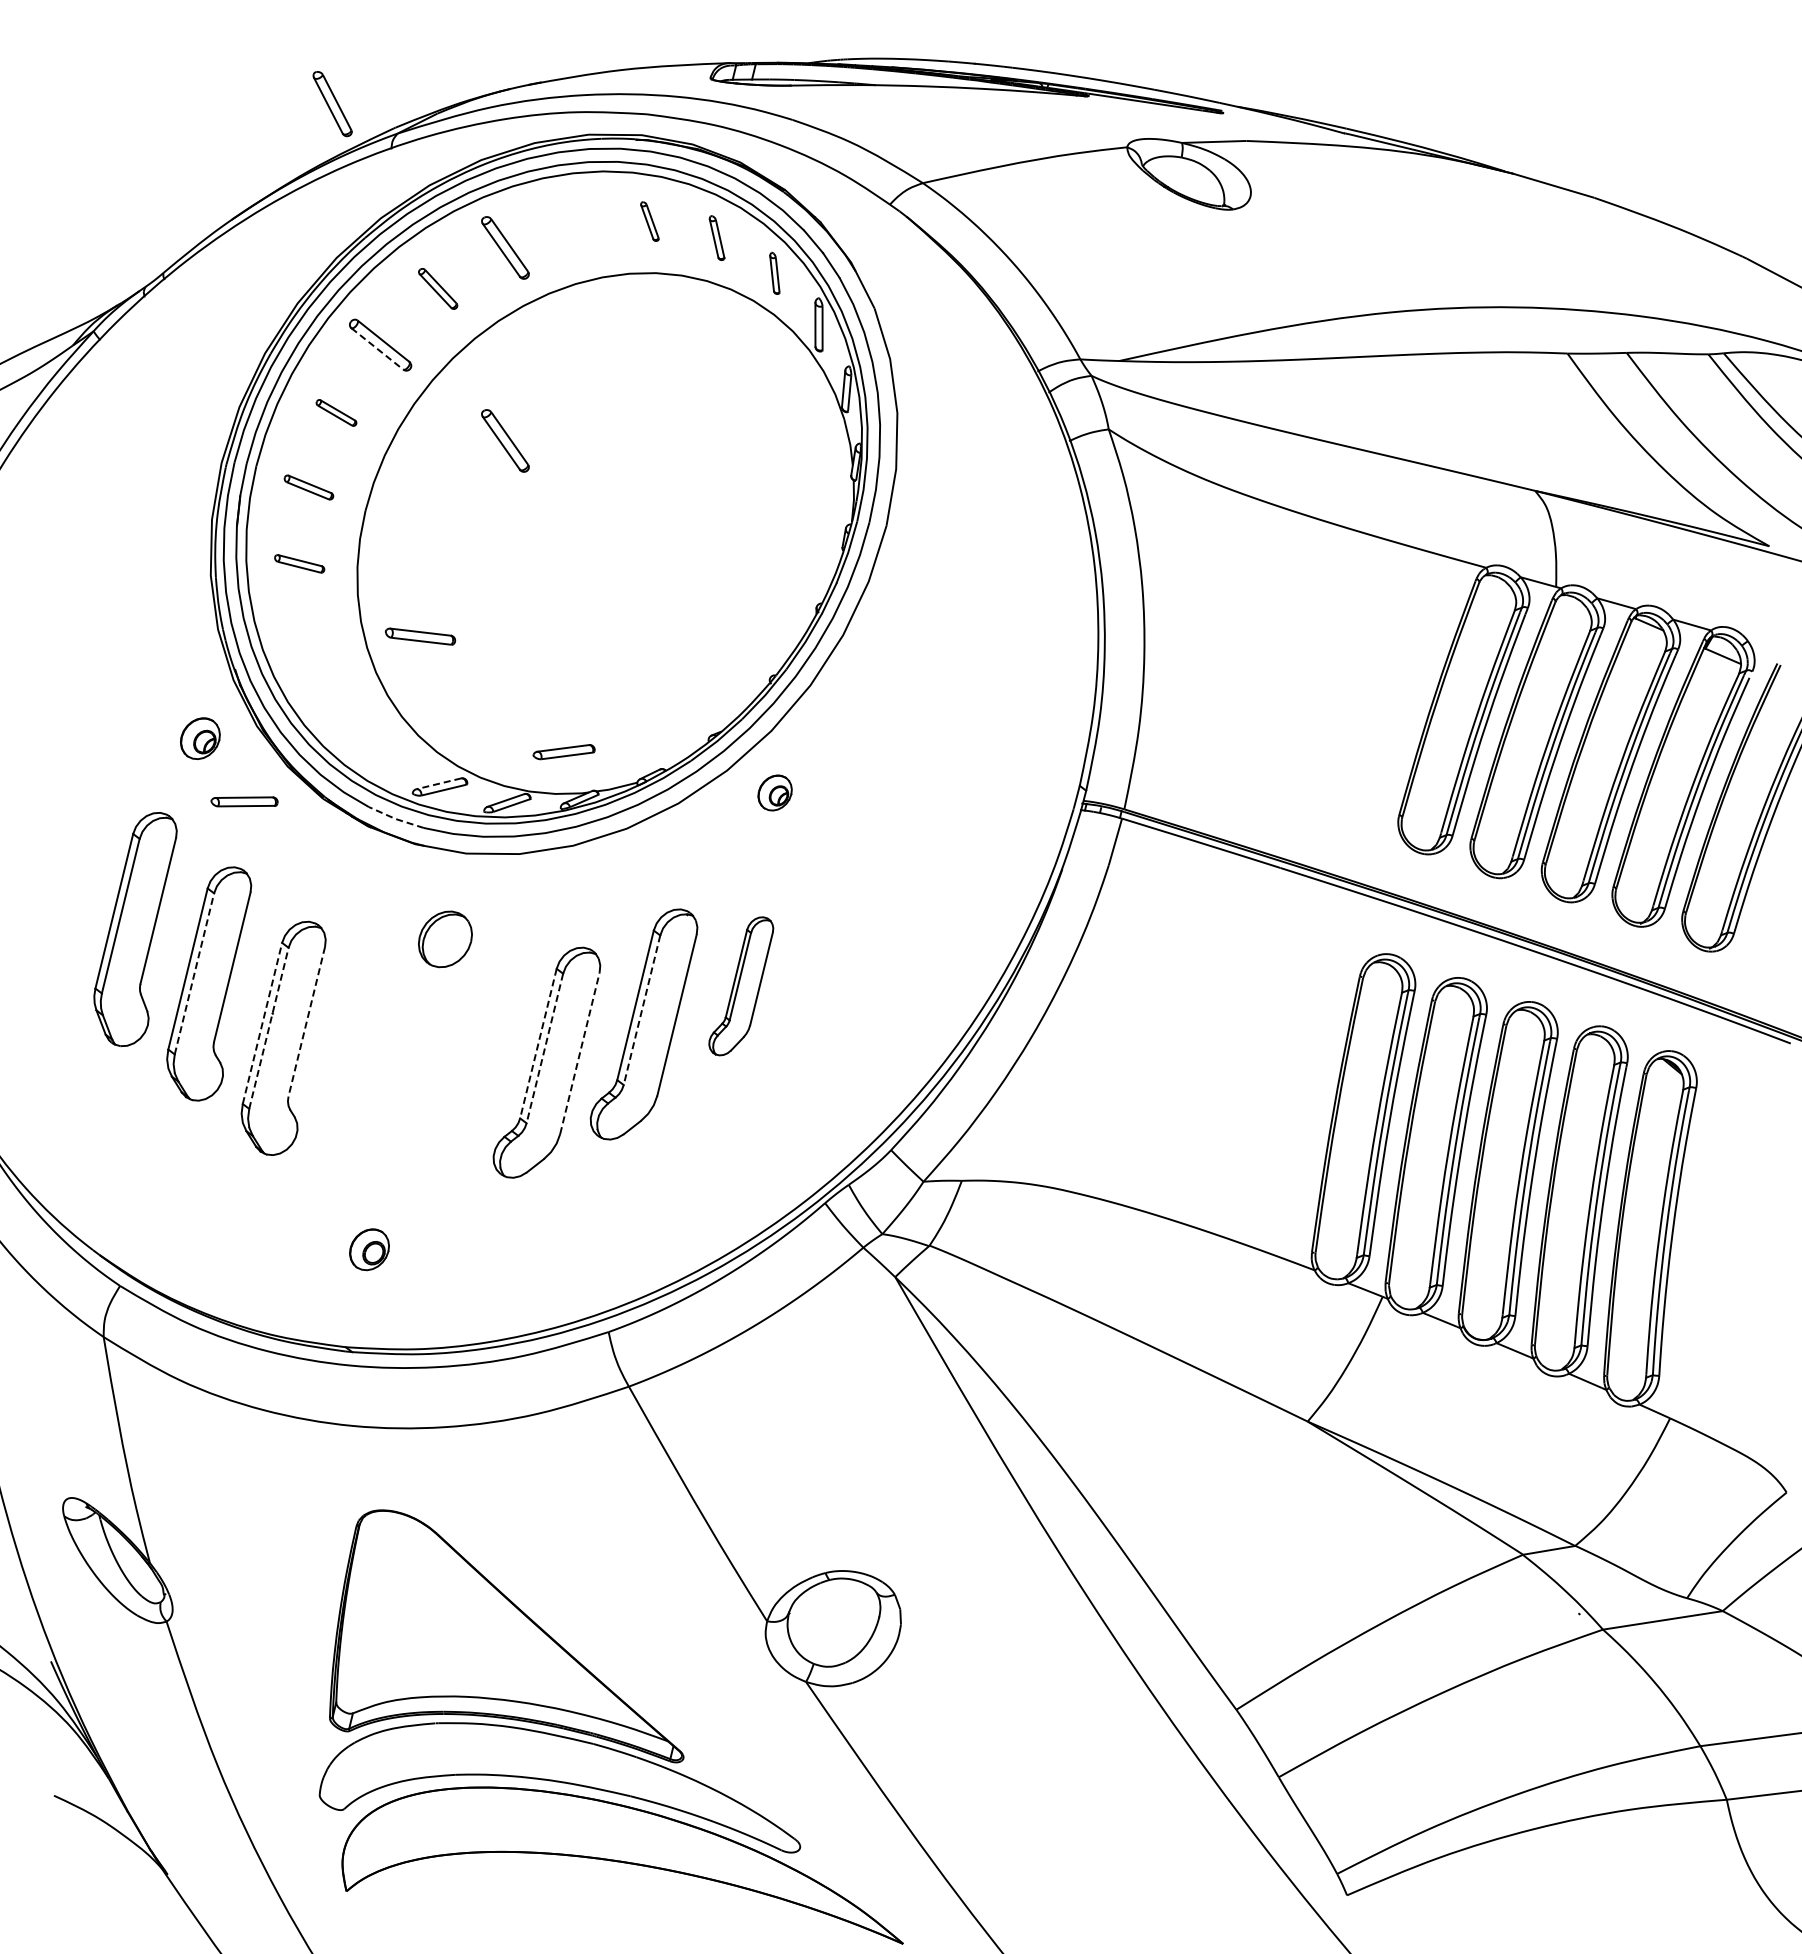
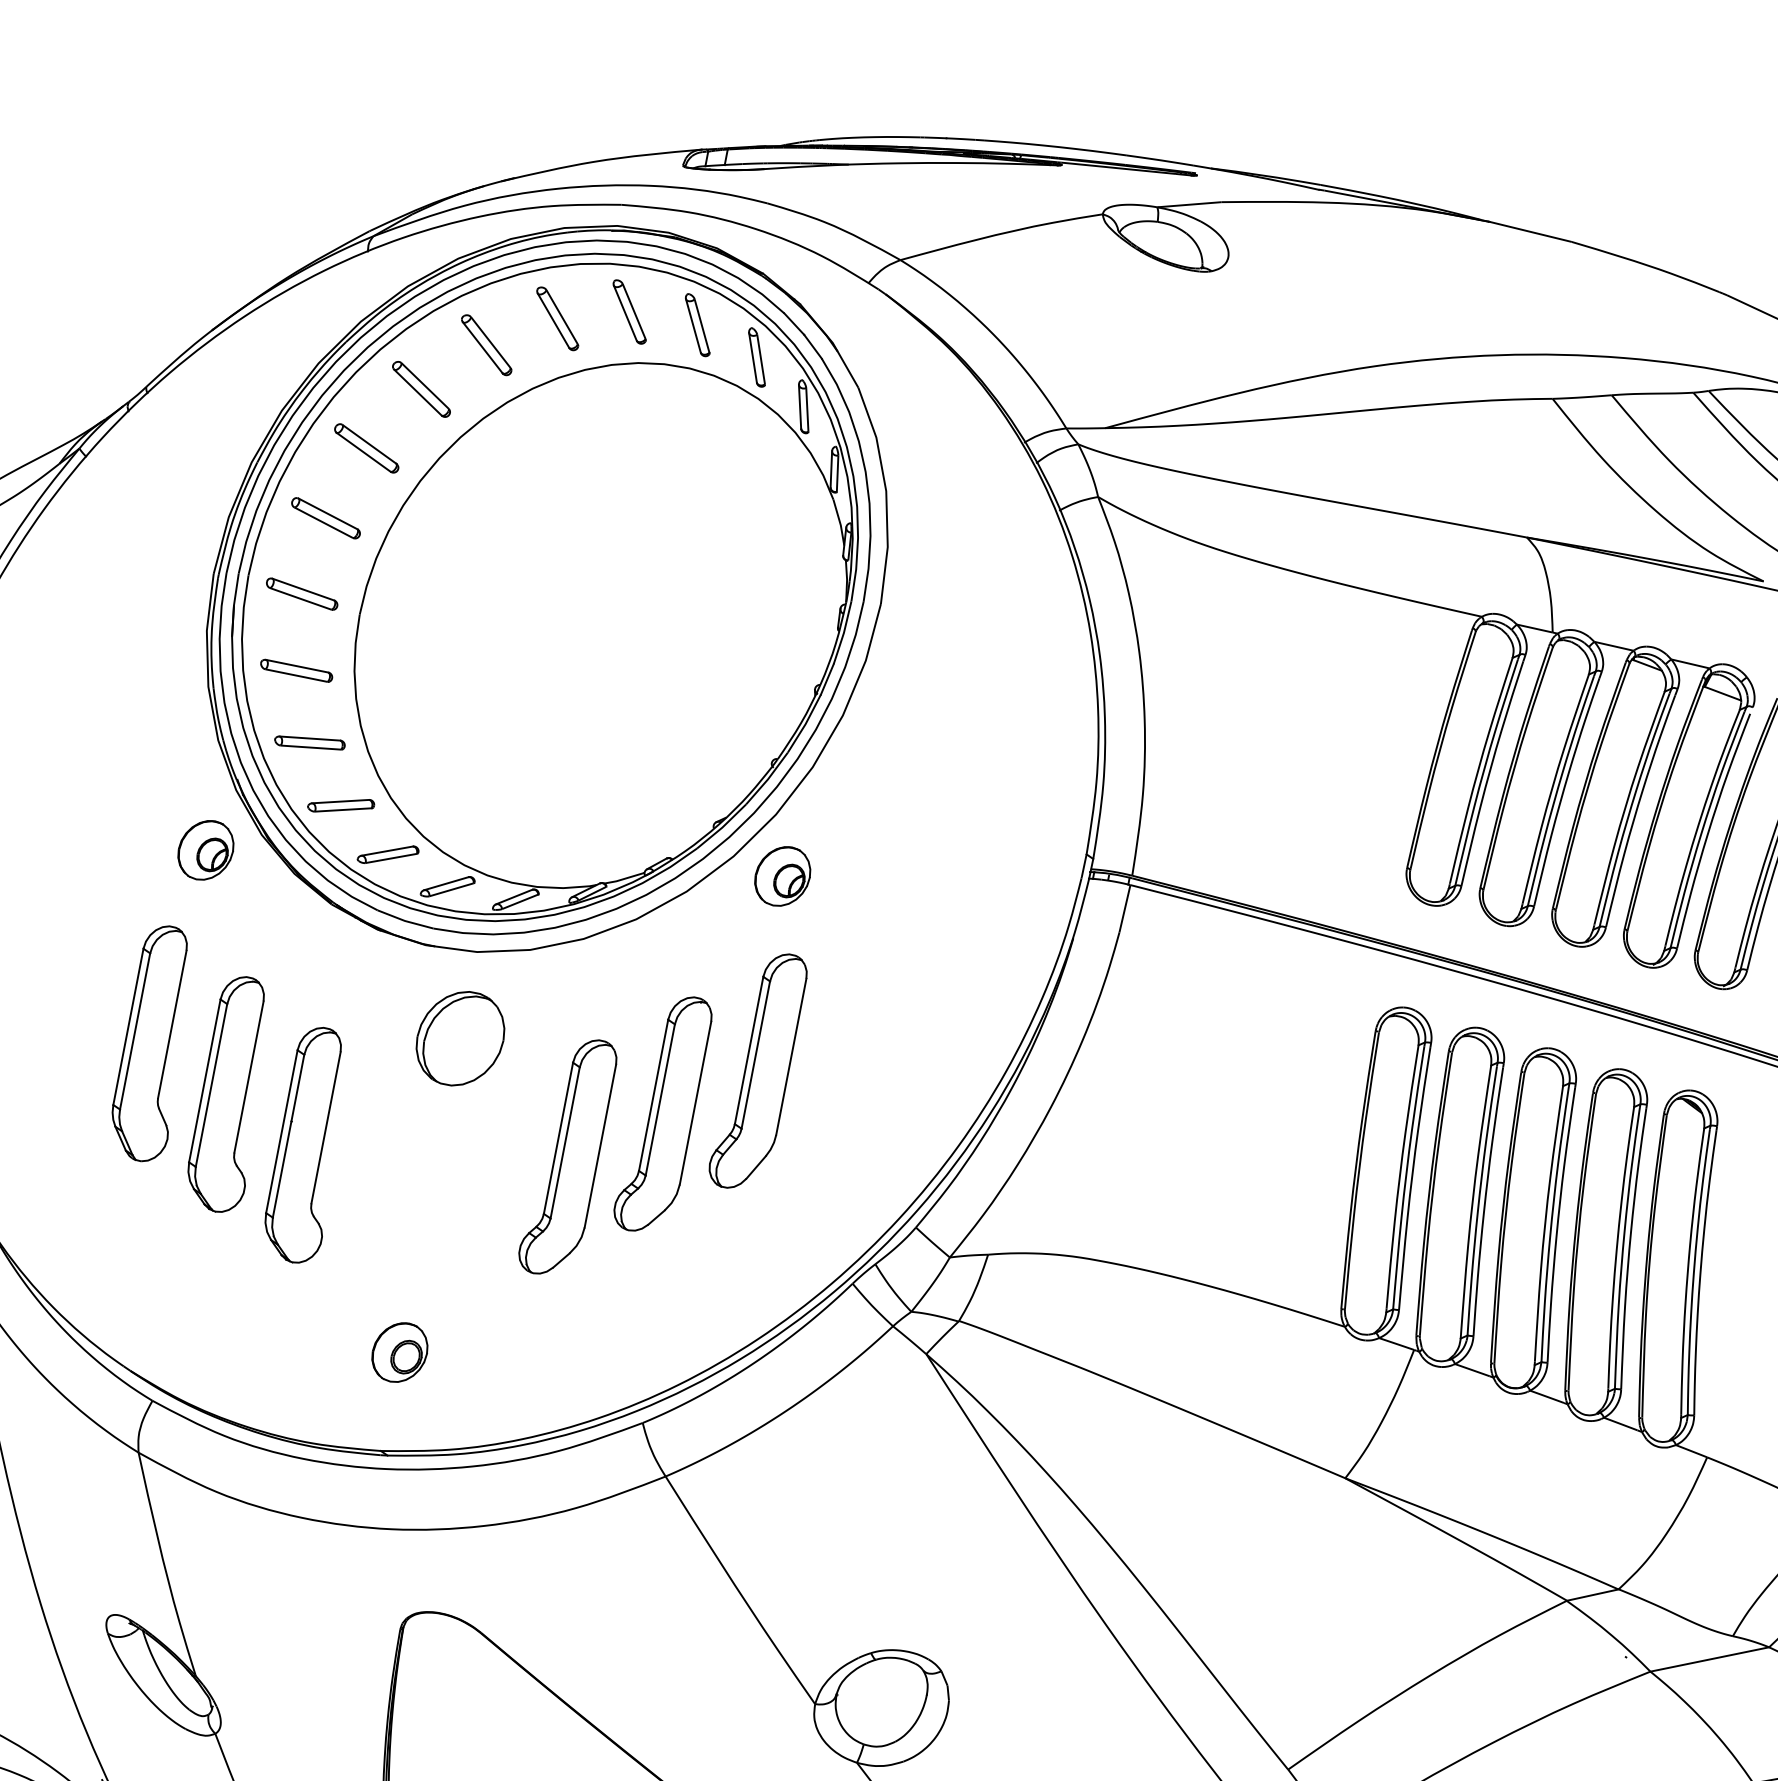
part: (332, 104) -> (557, 319), moved
part: (649, 221) -> (629, 311), size x1.67
part: (716, 237) -> (696, 324), size x1.43
part: (774, 273) -> (756, 357), size x1.43
part: (437, 288) -> (420, 389), size x1.43
line: (377, 349) -> (363, 452), dashed -> solid
part: (336, 412) -> (325, 517), size x1.67
part: (505, 440) -> (496, 537), removed
part: (308, 487) -> (301, 594), size x1.43
part: (299, 563) -> (296, 670), size x1.43
part: (420, 636) -> (309, 742), moved
part: (200, 738) -> (206, 850), size x1.43
part: (563, 752) -> (387, 855), moved
line: (438, 783) -> (445, 883), dashed -> solid
part: (774, 792) -> (782, 875), size x1.67
part: (244, 801) -> (341, 805), moved
line: (395, 819) -> (404, 921), dashed -> solid
part: (445, 939) -> (460, 1038), size x1.67
line: (194, 973) -> (211, 1085), dashed -> solid
part: (741, 986) -> (758, 1071), size x1.67
line: (642, 1010) -> (660, 1100), dashed -> solid
line: (306, 1021) -> (325, 1127), dashed -> solid
line: (262, 1023) -> (281, 1131), dashed -> solid
line: (268, 1028) -> (288, 1136), dashed -> solid
line: (538, 1043) -> (558, 1138), dashed -> solid
line: (544, 1048) -> (564, 1142), dashed -> solid
line: (579, 1053) -> (599, 1146), dashed -> solid
part: (369, 1249) -> (399, 1352), size x1.43

